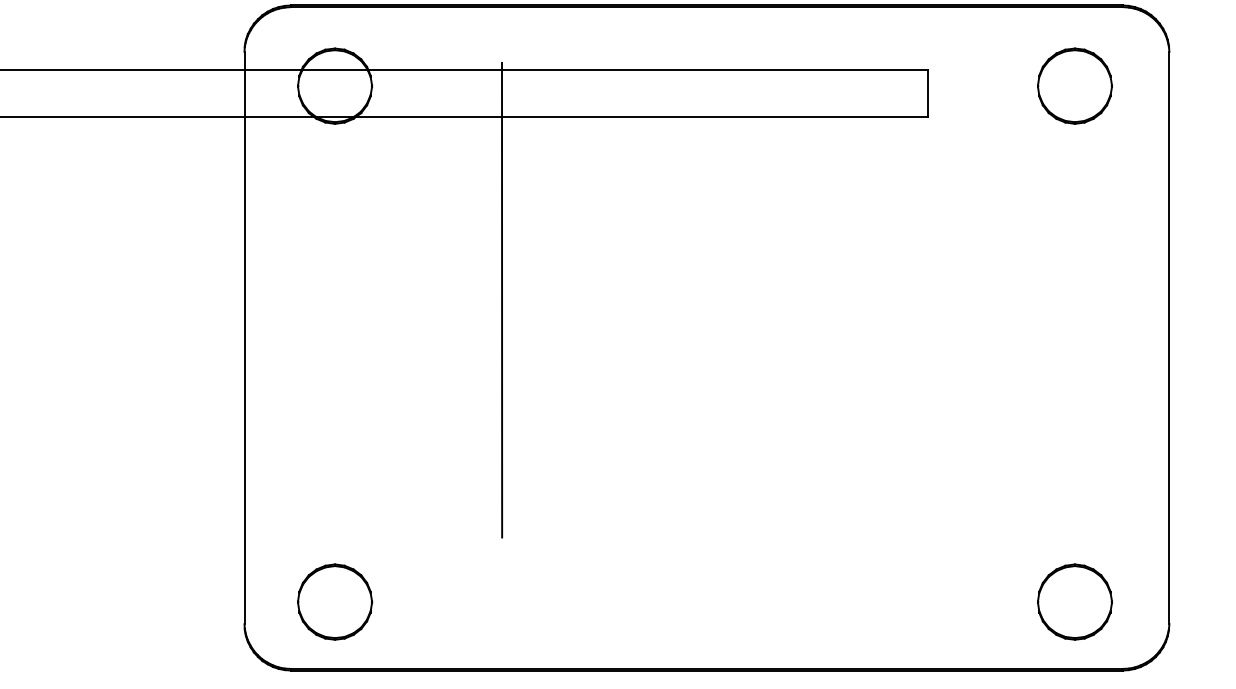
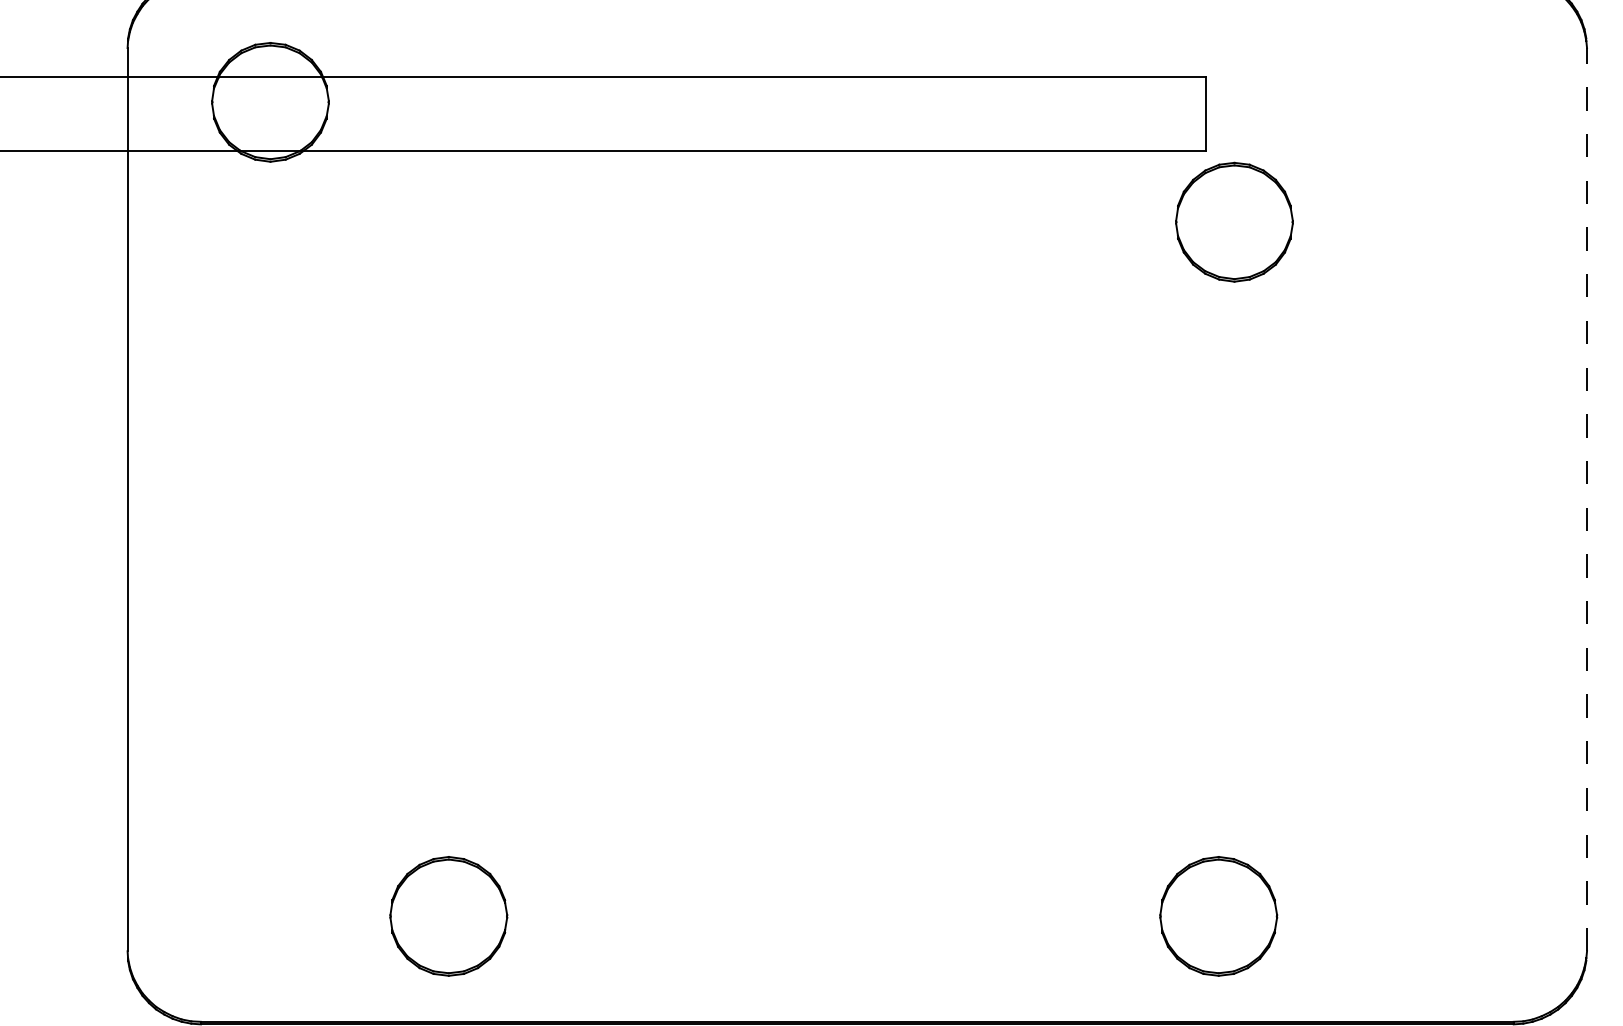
part: (1074, 85) -> (1233, 221), moved
line: (502, 299) -> (534, 438), removed
line: (1169, 337) -> (1587, 498), solid -> dashed
part: (335, 601) -> (449, 915), moved
part: (1074, 601) -> (1217, 915), moved

